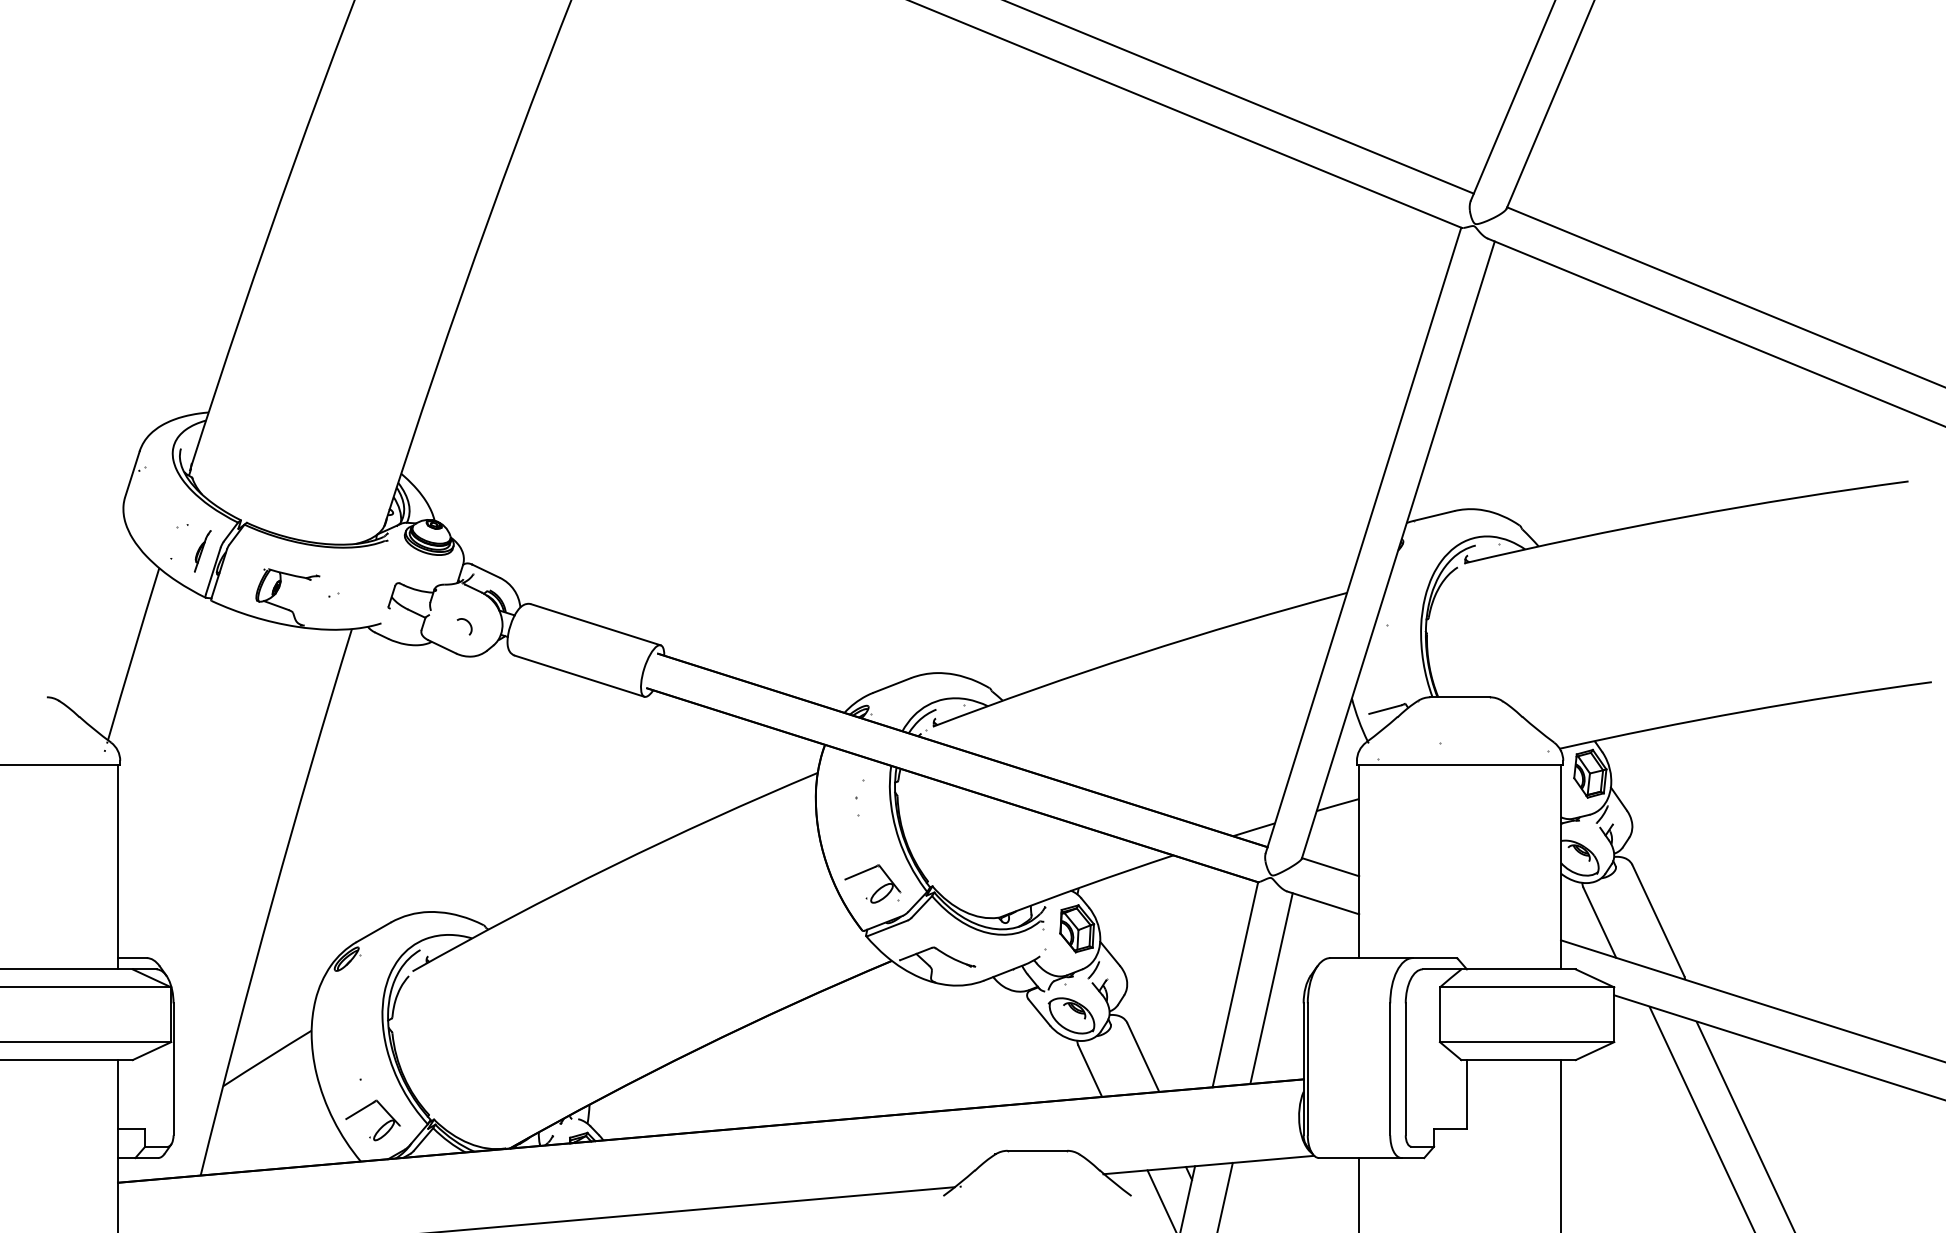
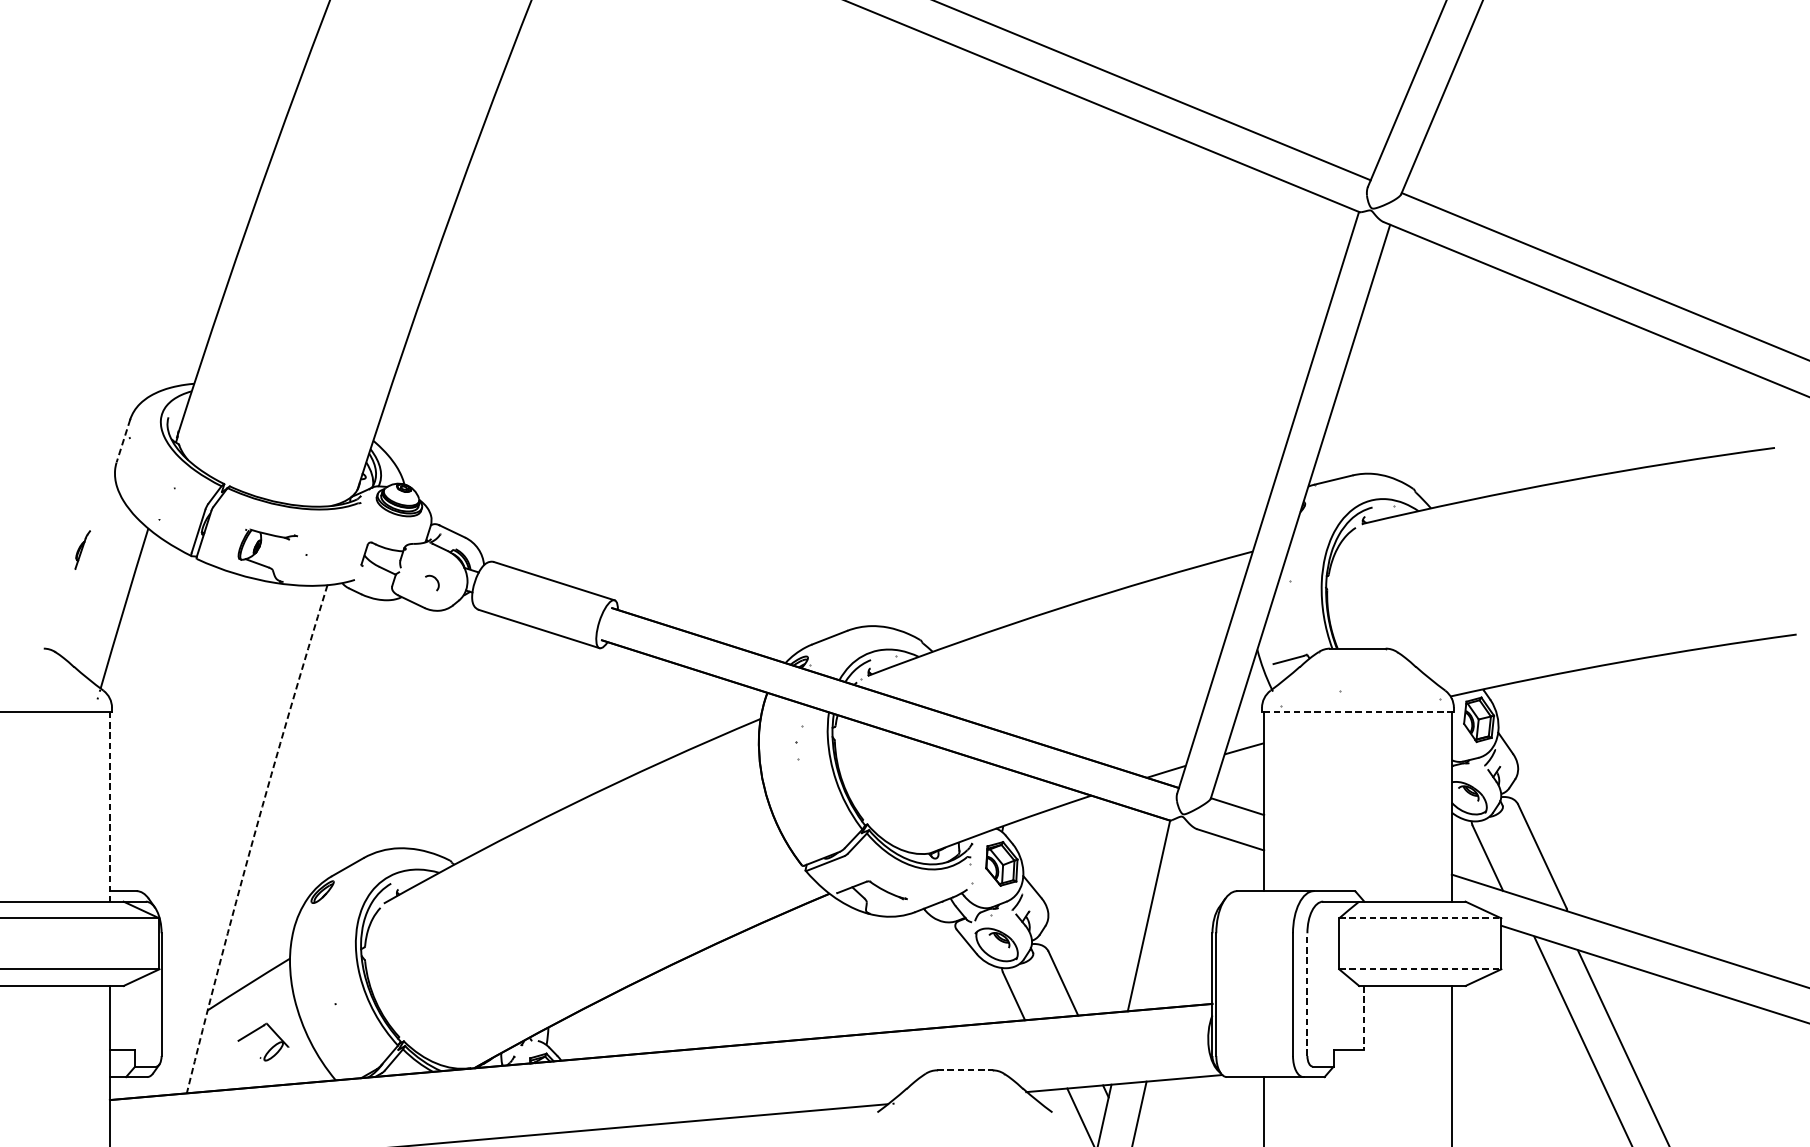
line: (132, 474) -> (123, 441), solid -> dashed
part: (202, 551) -> (82, 550), moved
line: (1459, 765) -> (1357, 712), solid -> dashed
line: (117, 867) -> (109, 806), solid -> dashed
part: (878, 888) -> (817, 826), removed
line: (272, 901) -> (253, 838), solid -> dashed
line: (1527, 987) -> (1420, 918), solid -> dashed
line: (1271, 988) -> (1182, 919), removed
line: (1527, 1042) -> (1420, 969), solid -> dashed
line: (1405, 1069) -> (1307, 994), solid -> dashed
line: (1466, 1094) -> (1363, 1017), solid -> dashed
part: (380, 1127) -> (270, 1048), moved
line: (1037, 1150) -> (964, 1070), solid -> dashed

